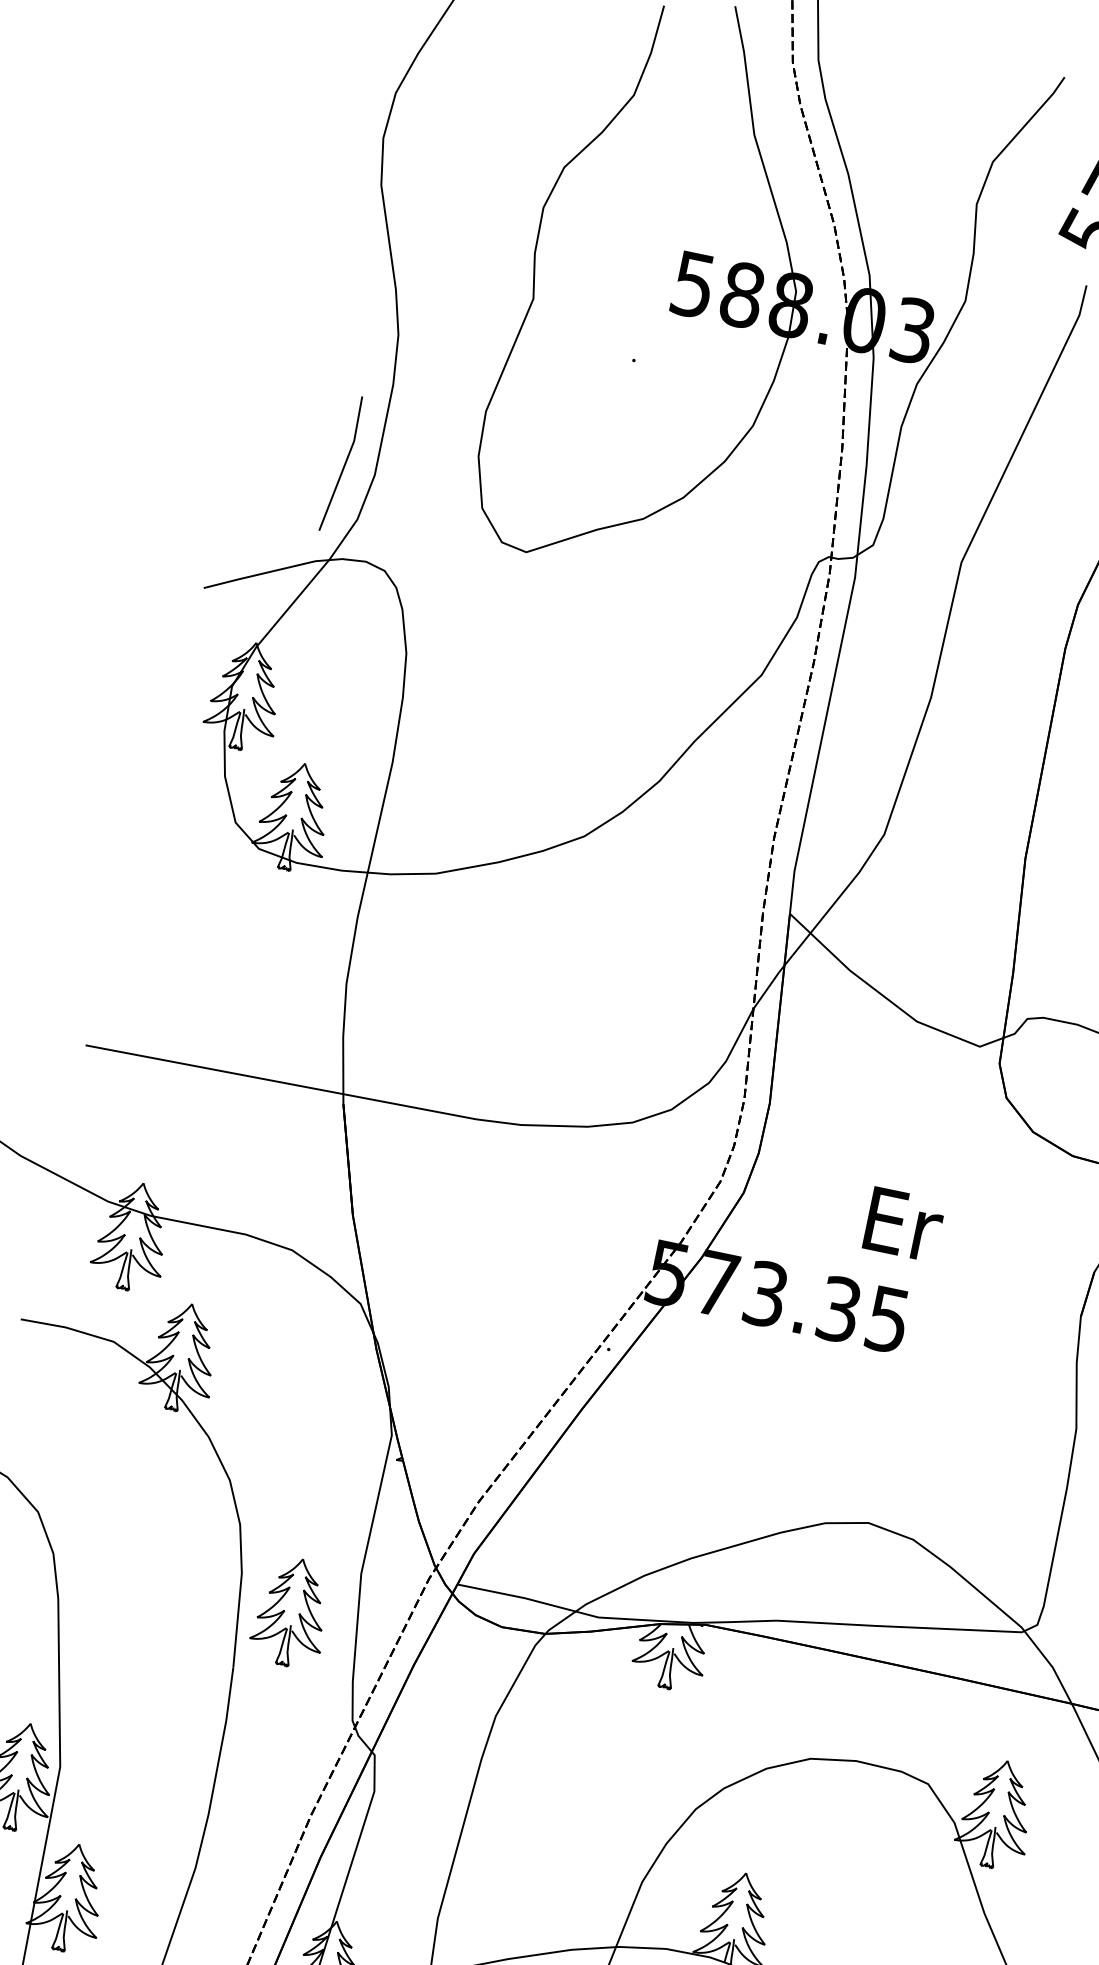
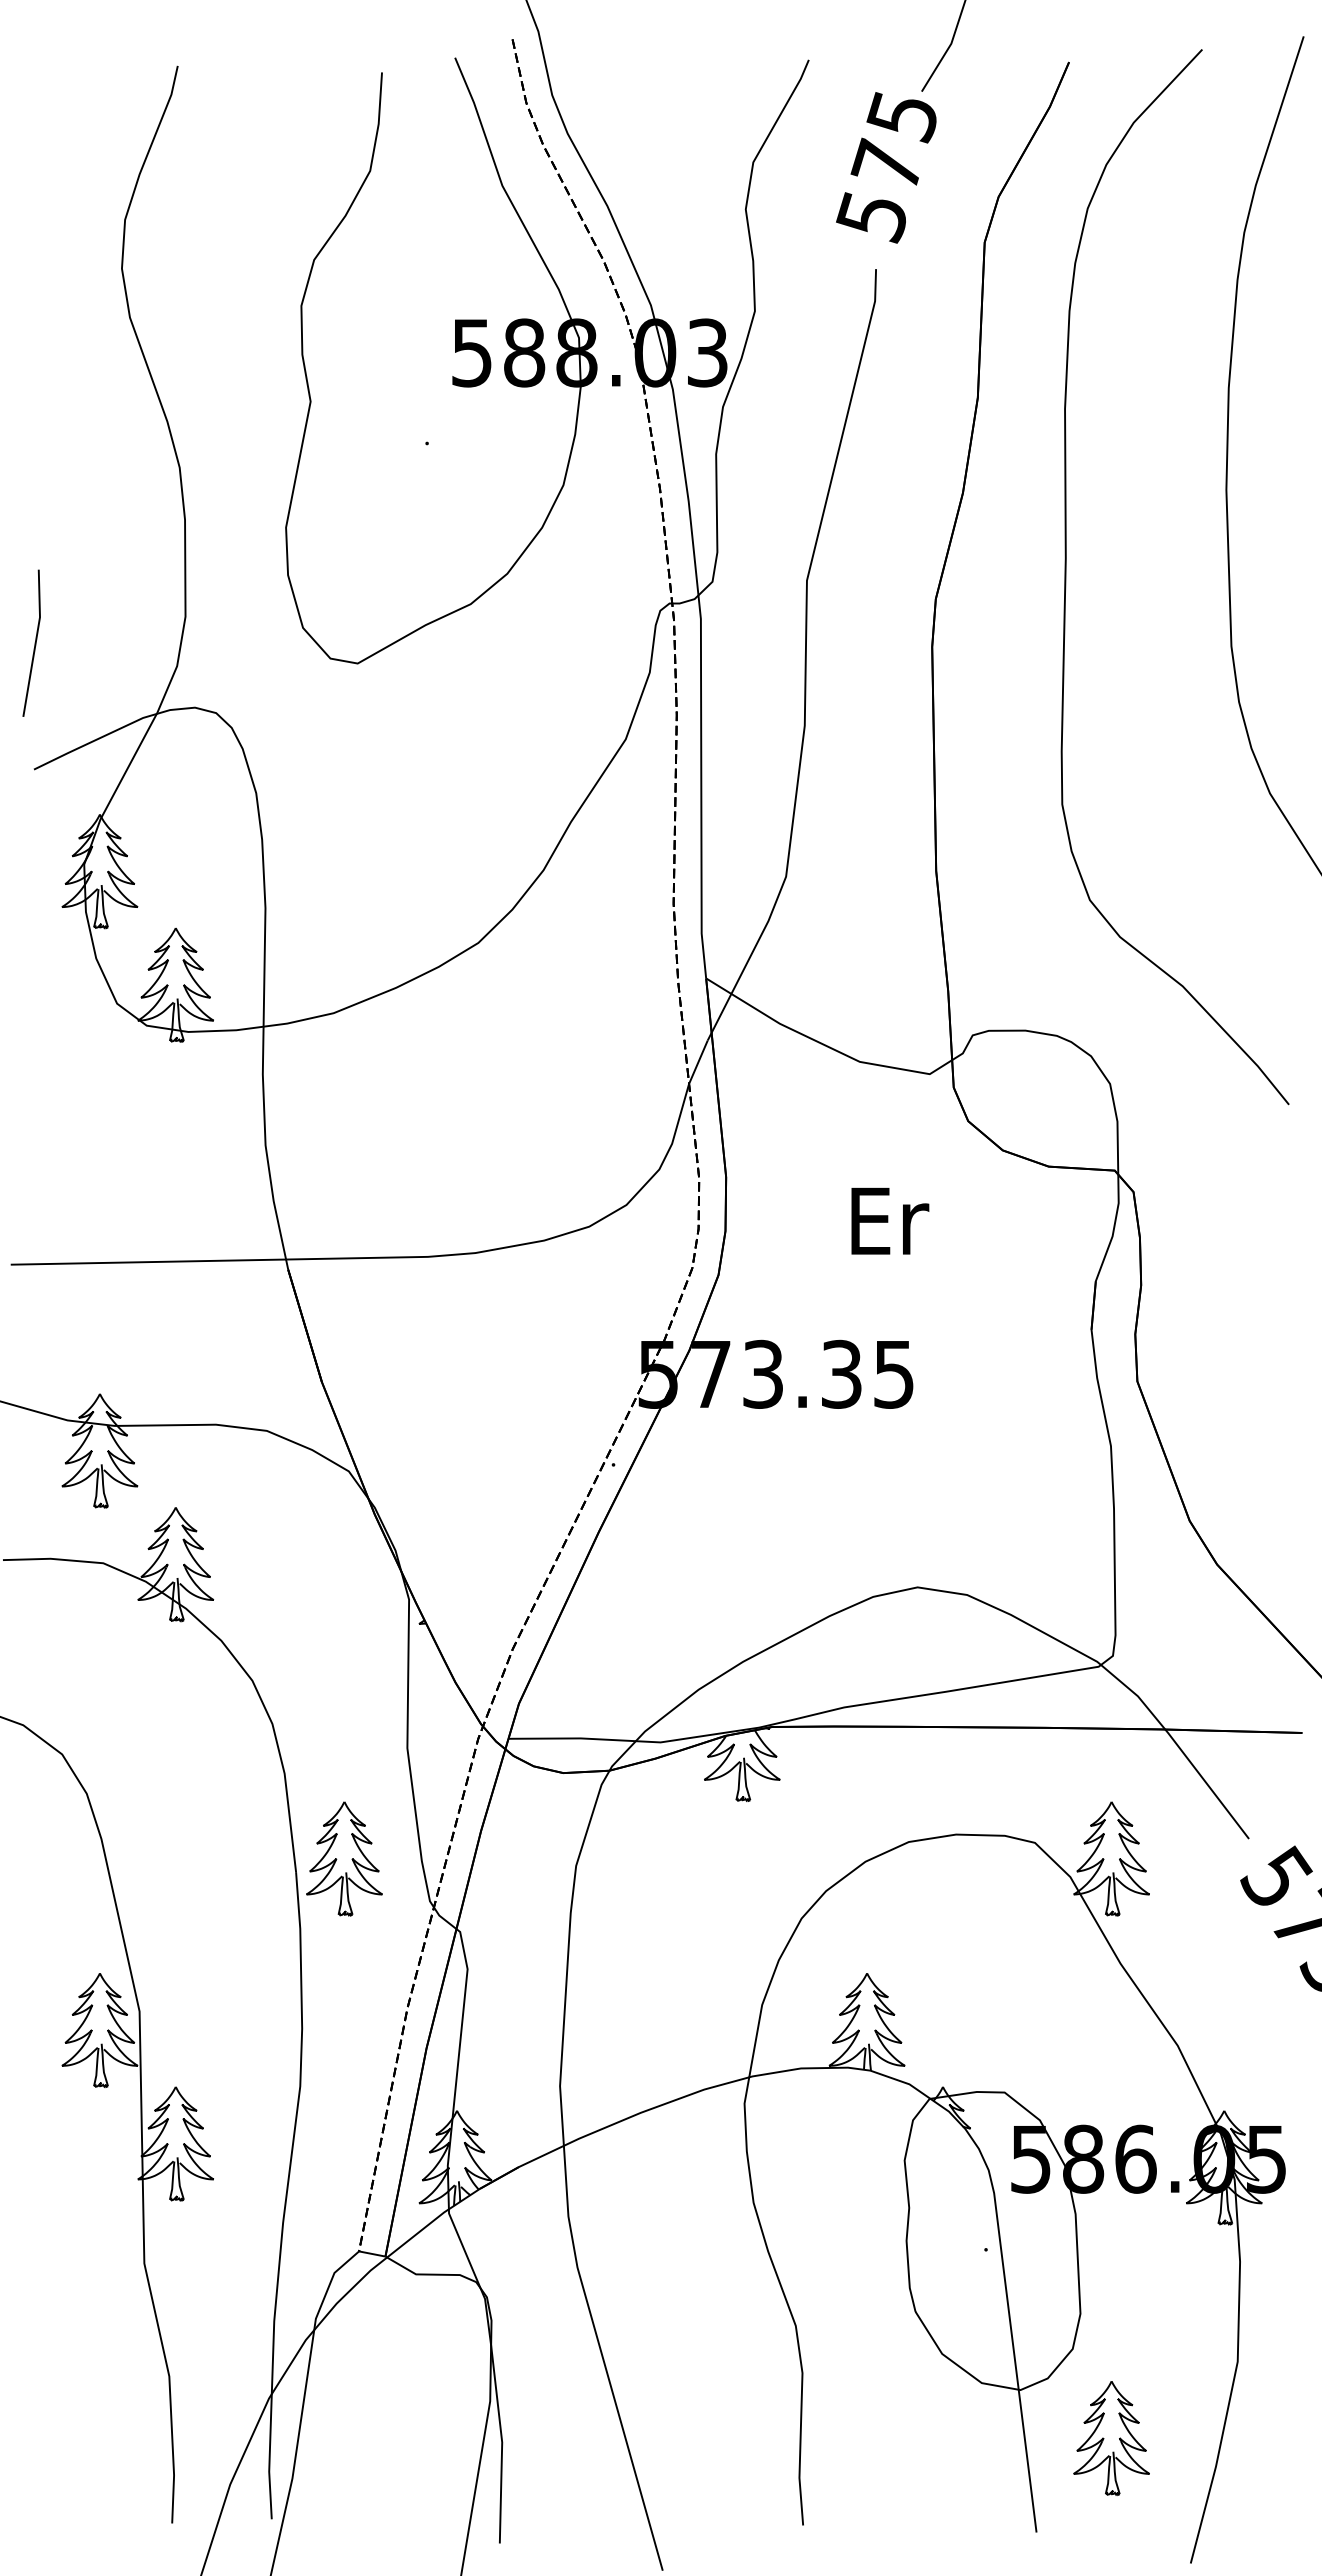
line: (344, 463) -> (34, 642), moved
text: (904, 1224) -> (890, 1221), moved
part: (292, 1611) -> (344, 1858), moved

